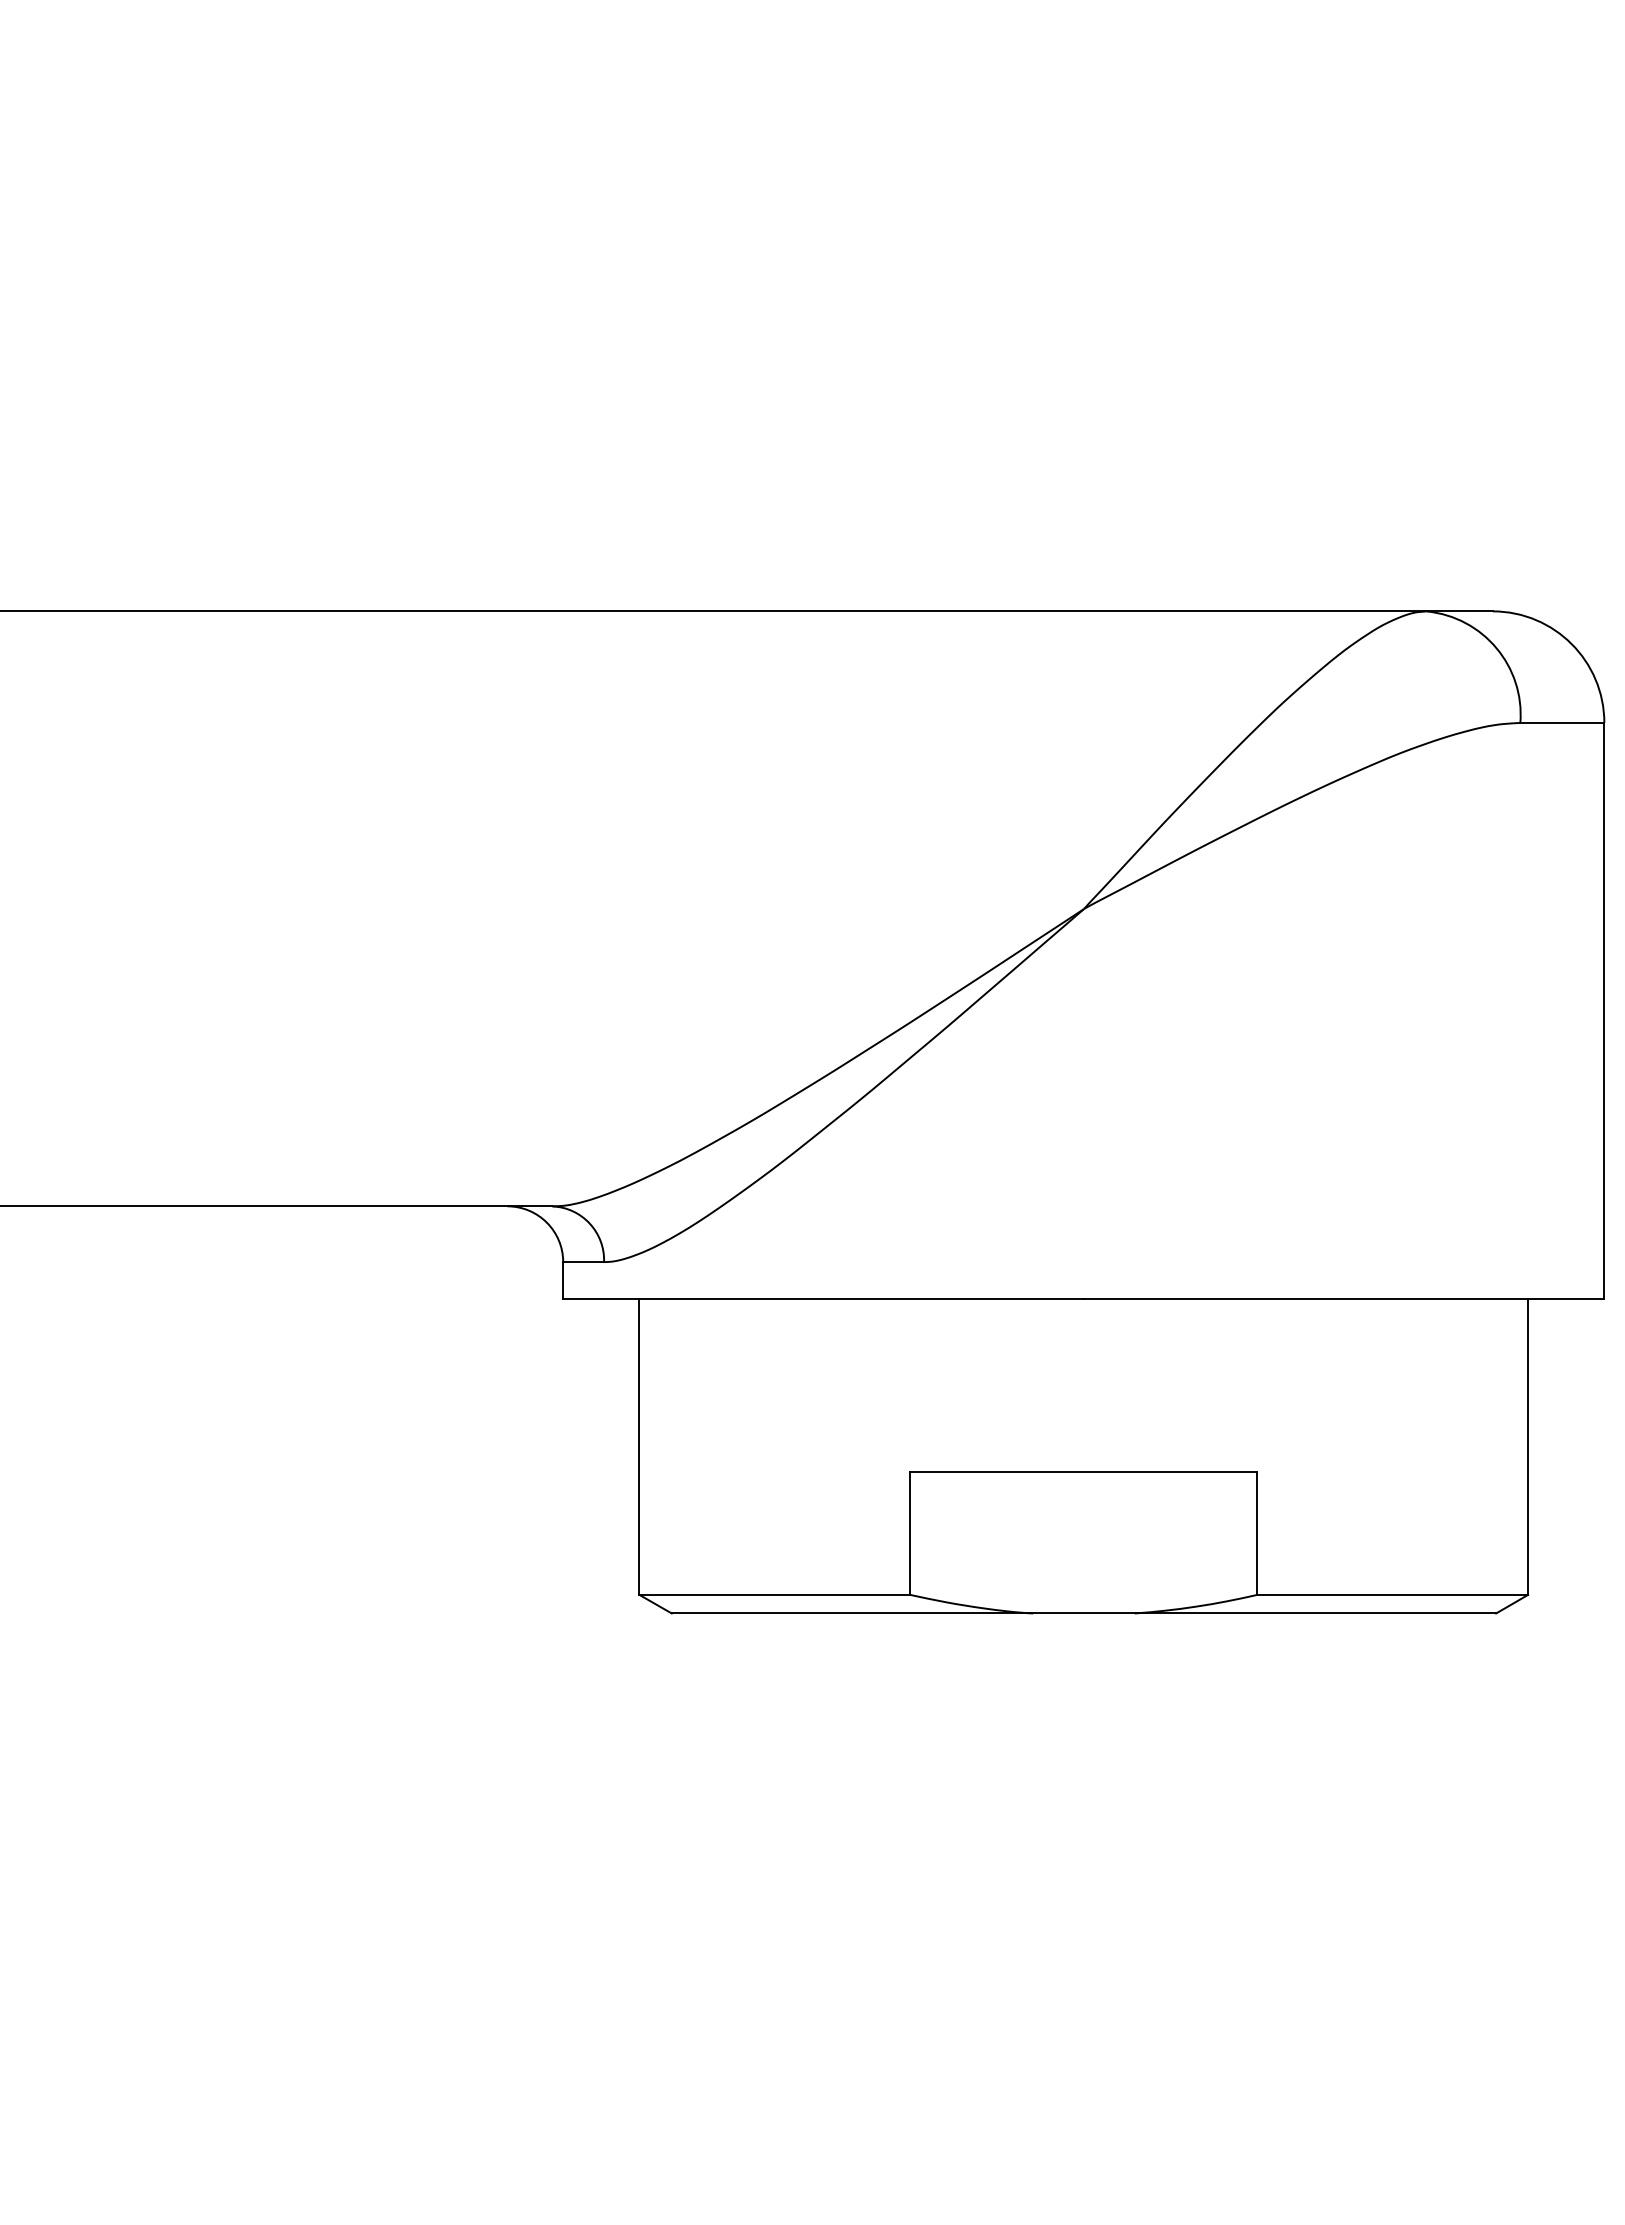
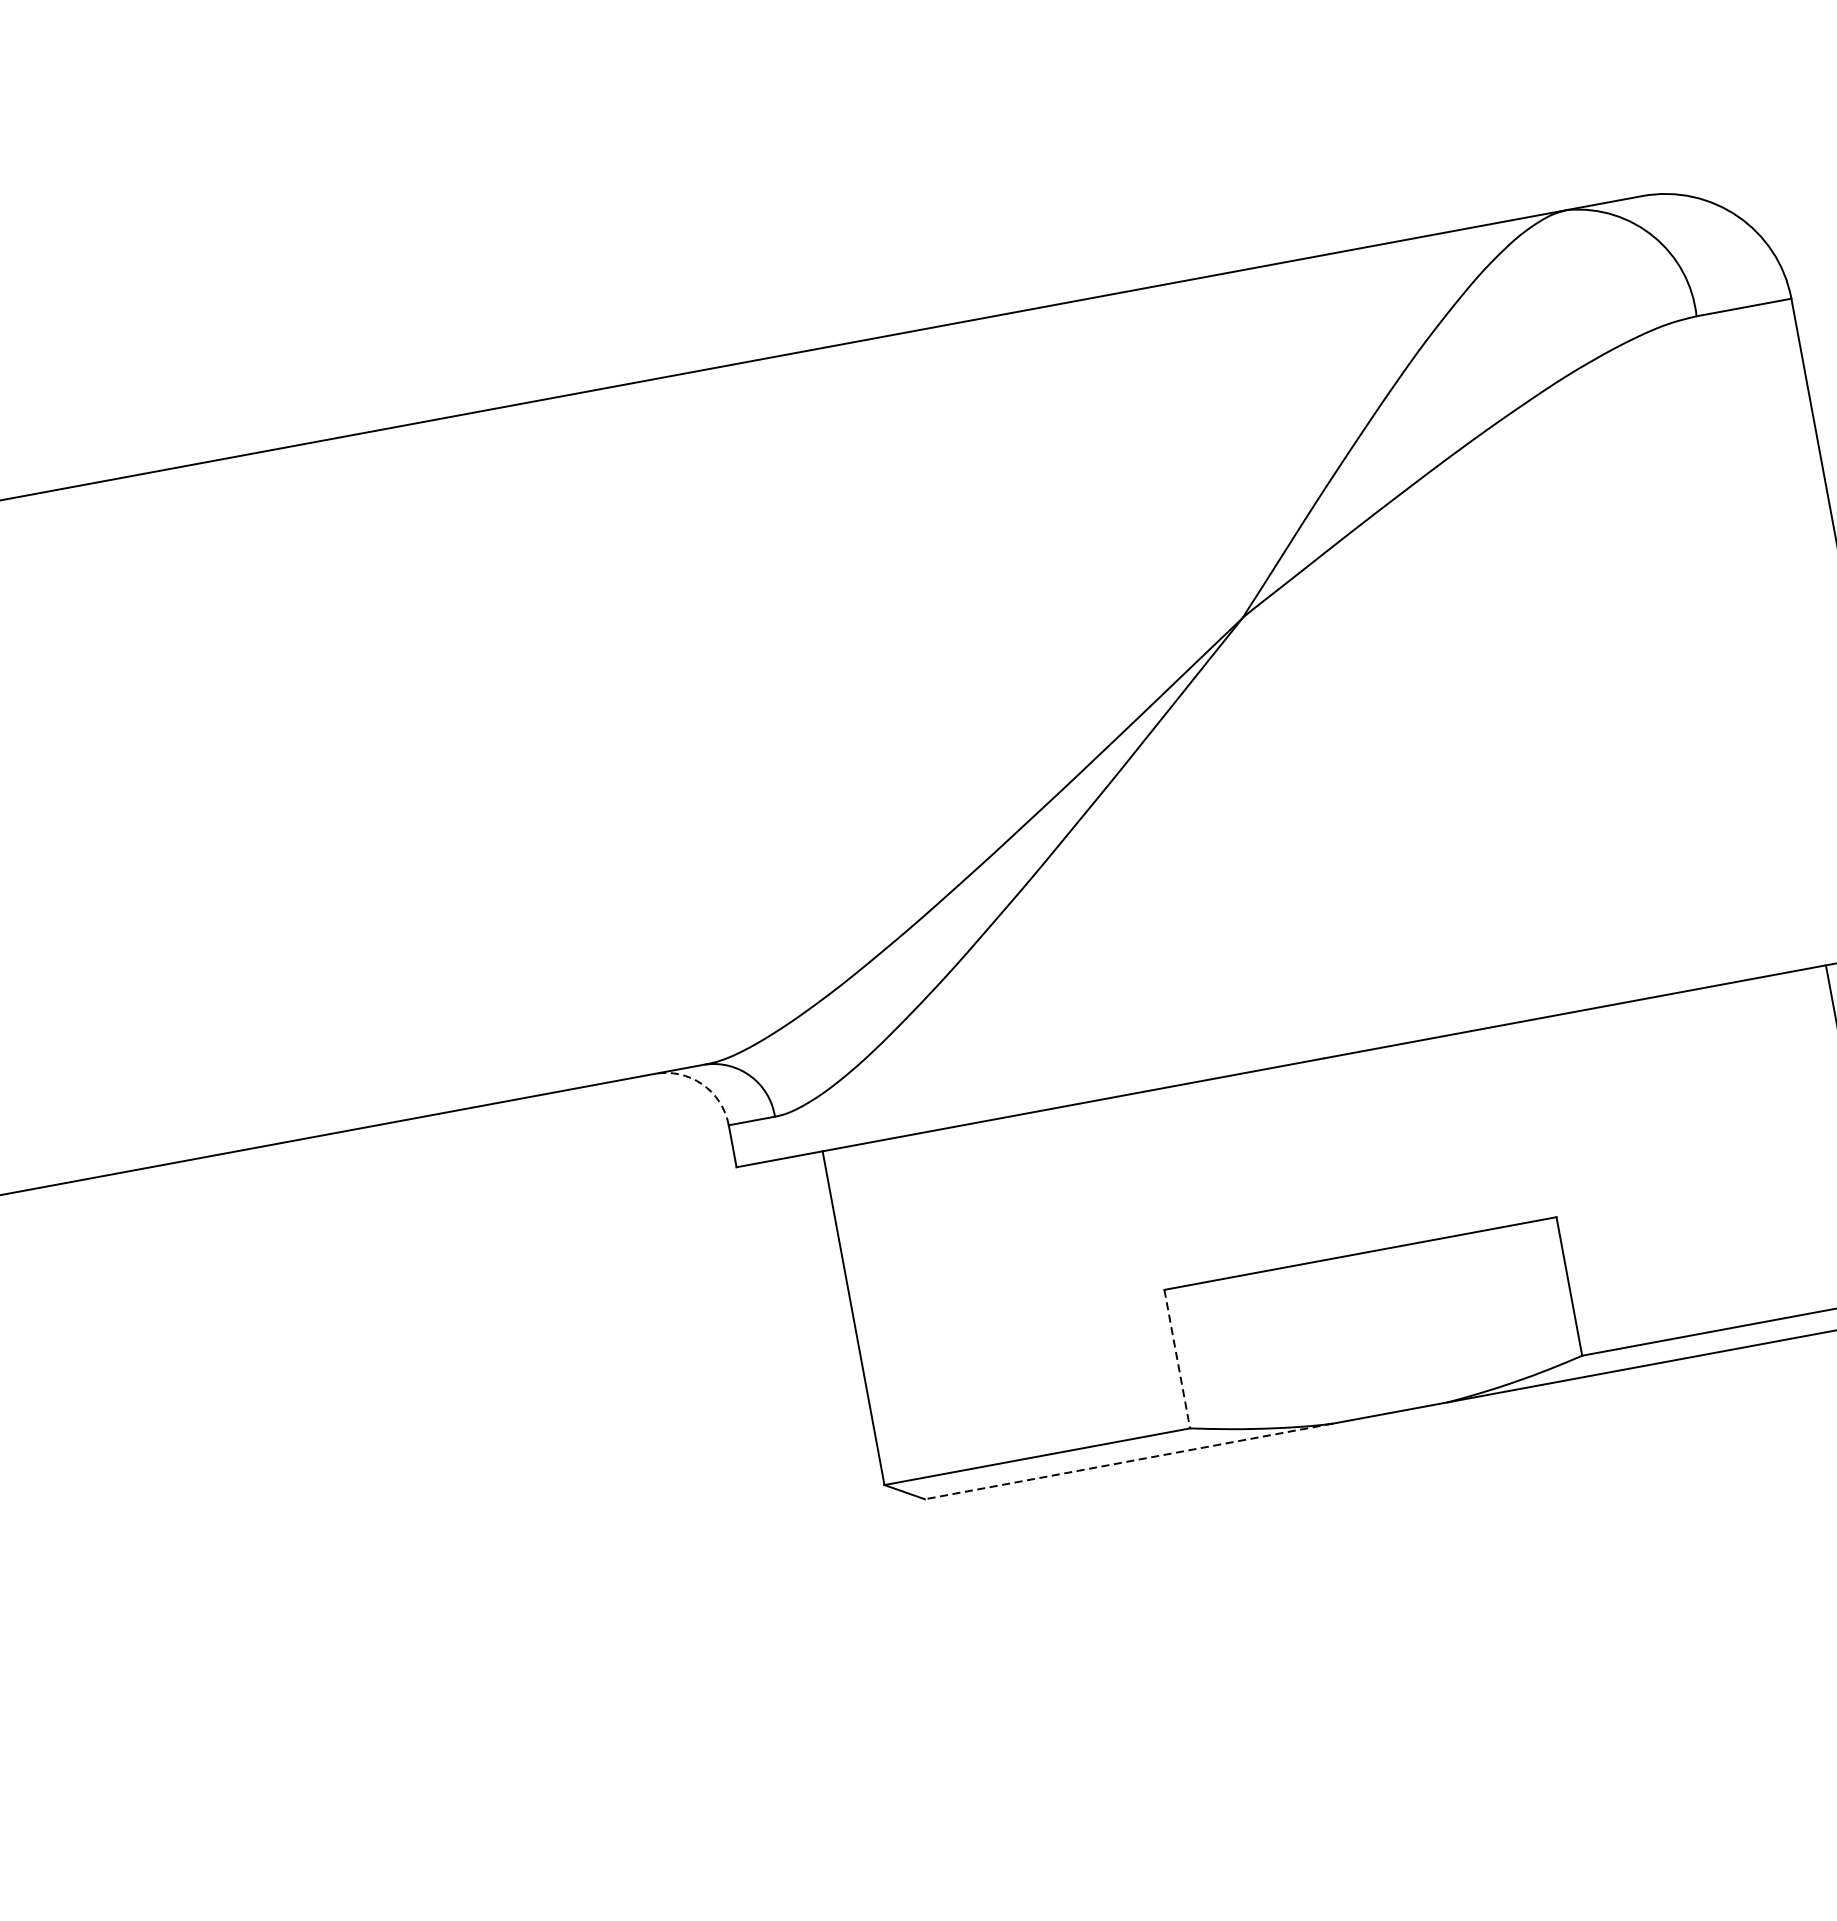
arc: (546, 1222) -> (701, 1084), solid -> dashed
line: (910, 1534) -> (1177, 1360), solid -> dashed
line: (852, 1613) -> (1128, 1461), solid -> dashed

